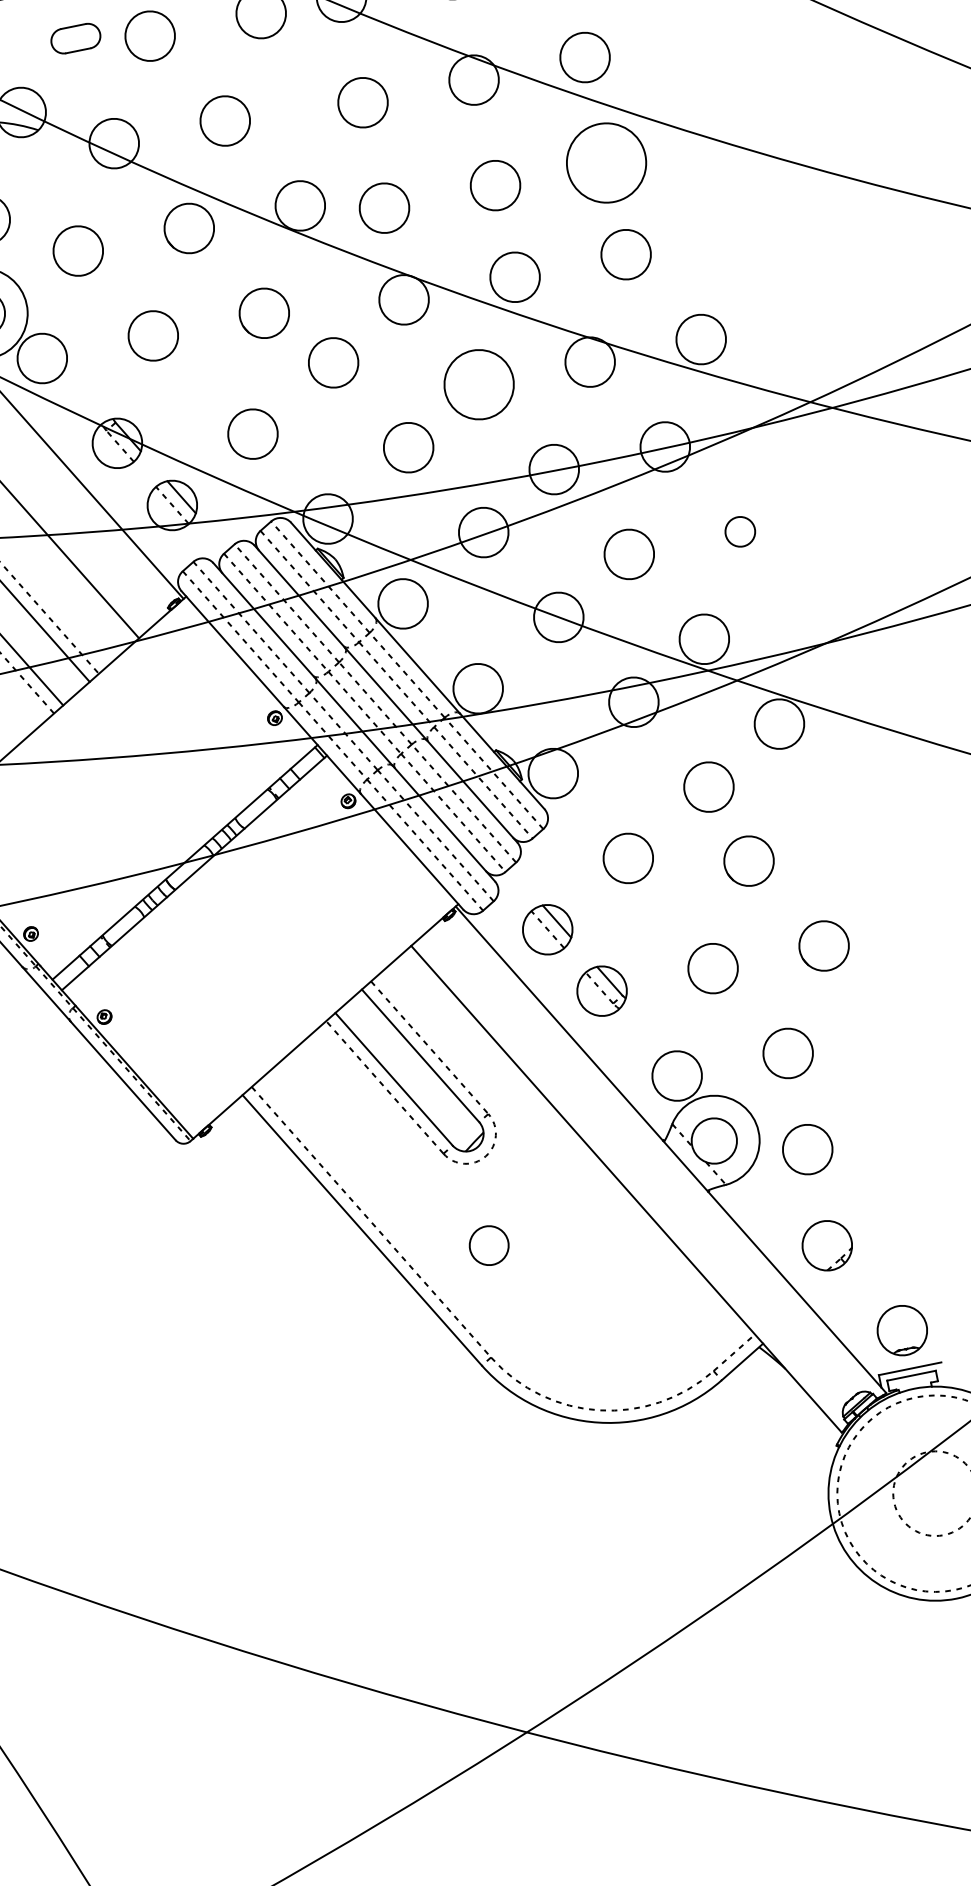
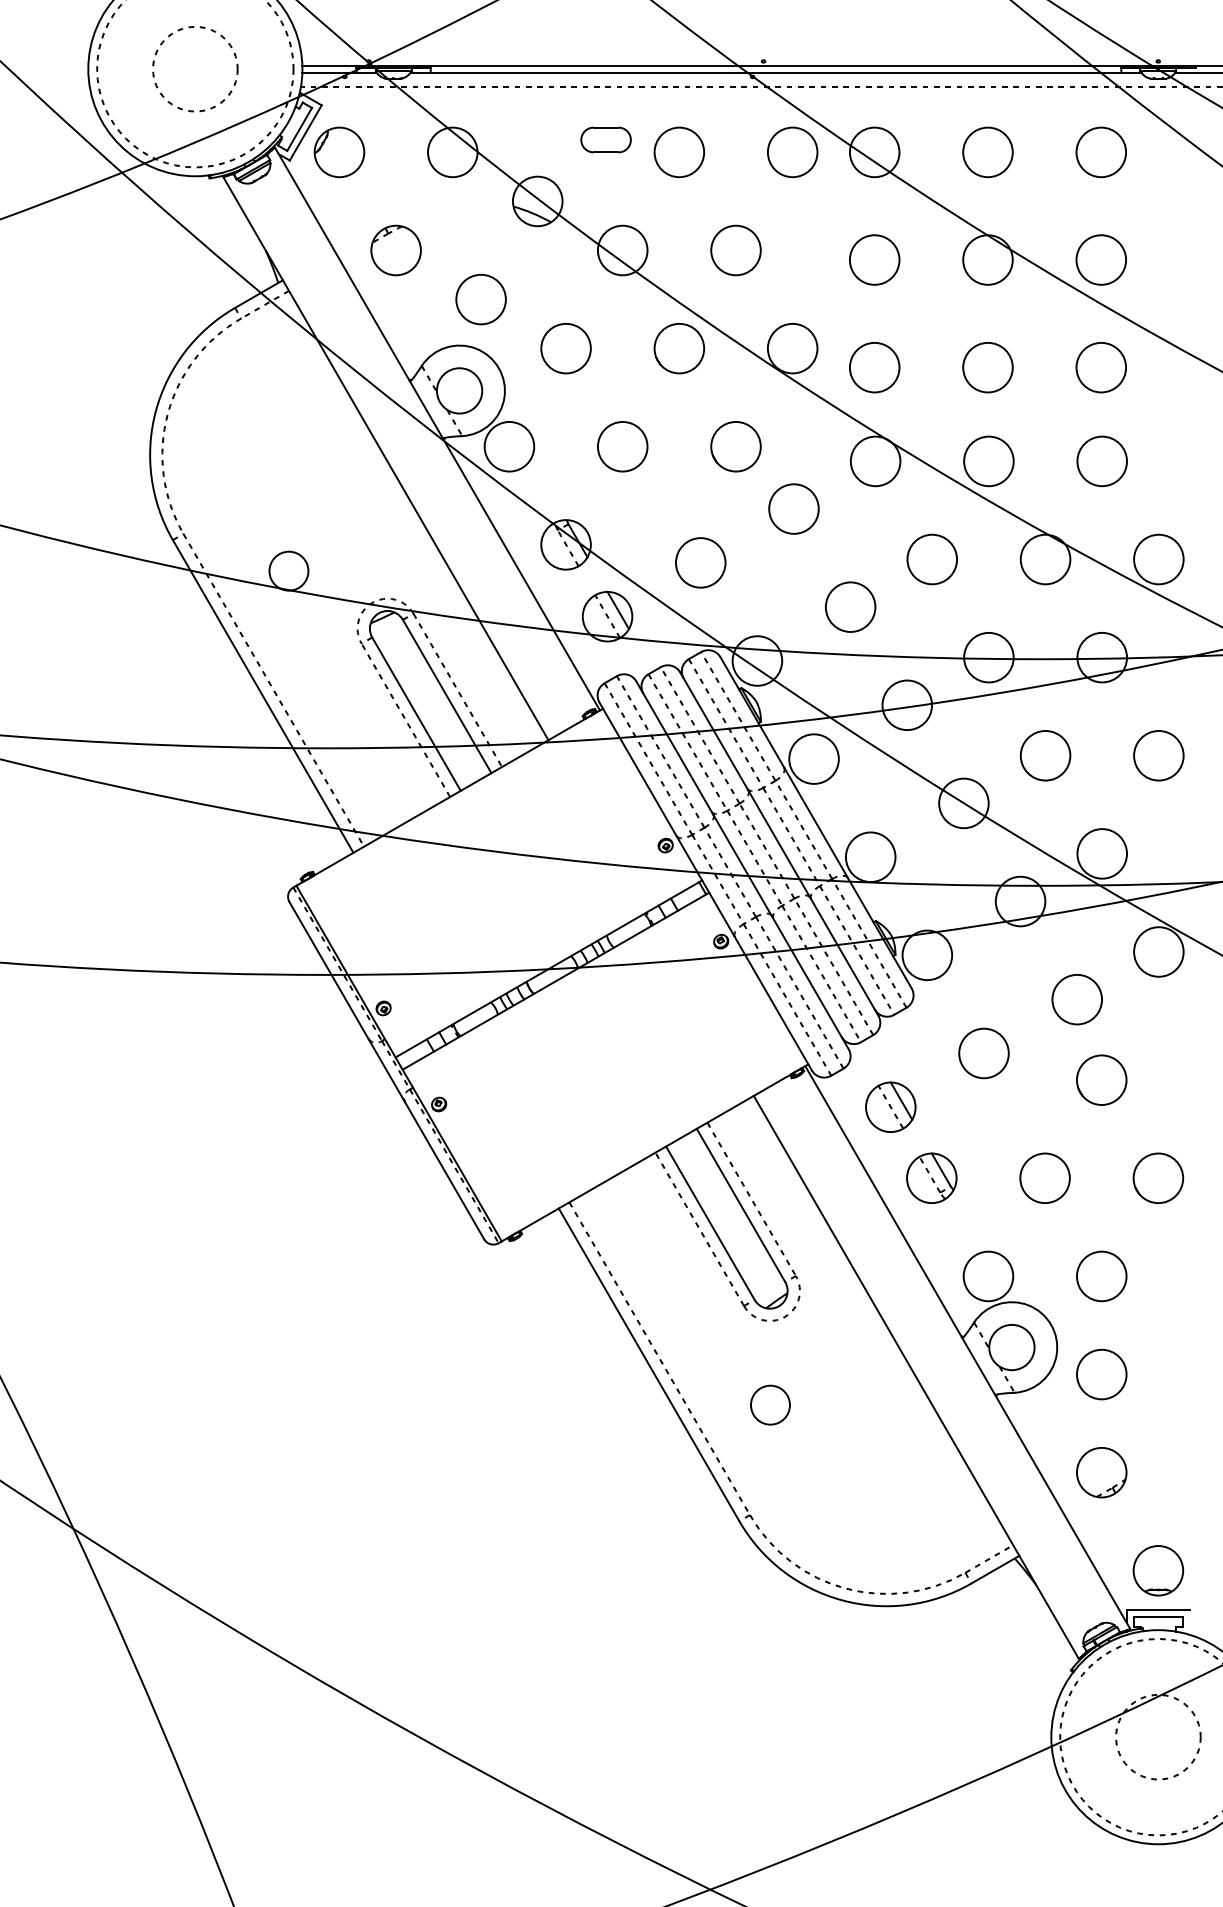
circle: (606, 162) -> (1101, 367), size x0.62
circle: (479, 384) -> (932, 559), size x0.71
circle: (739, 531) -> (1158, 755), size x1.67

